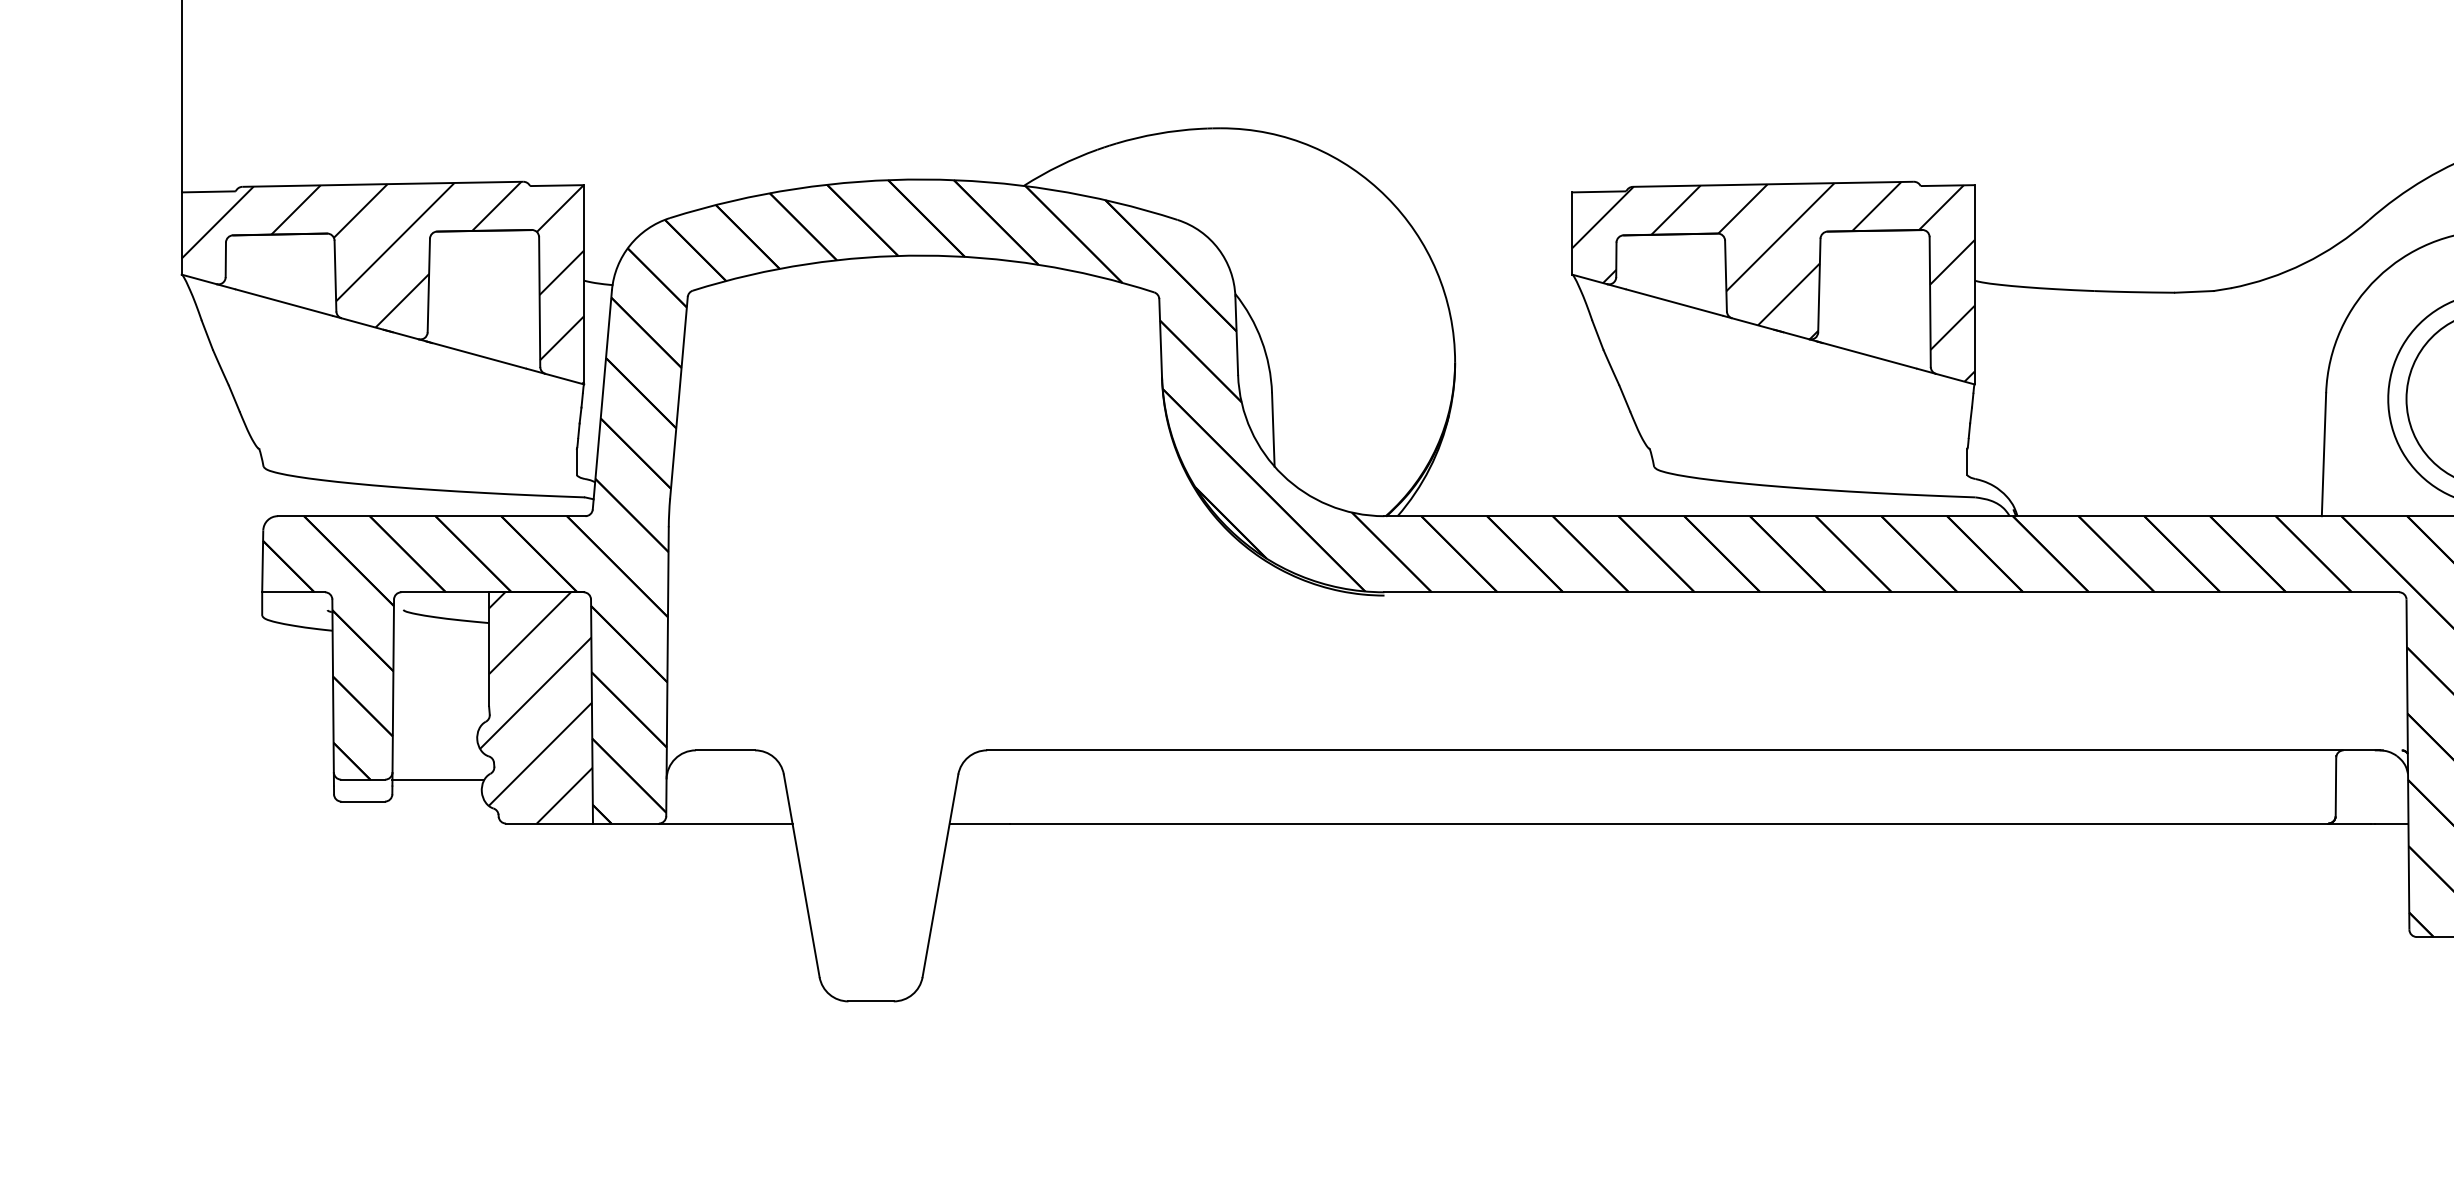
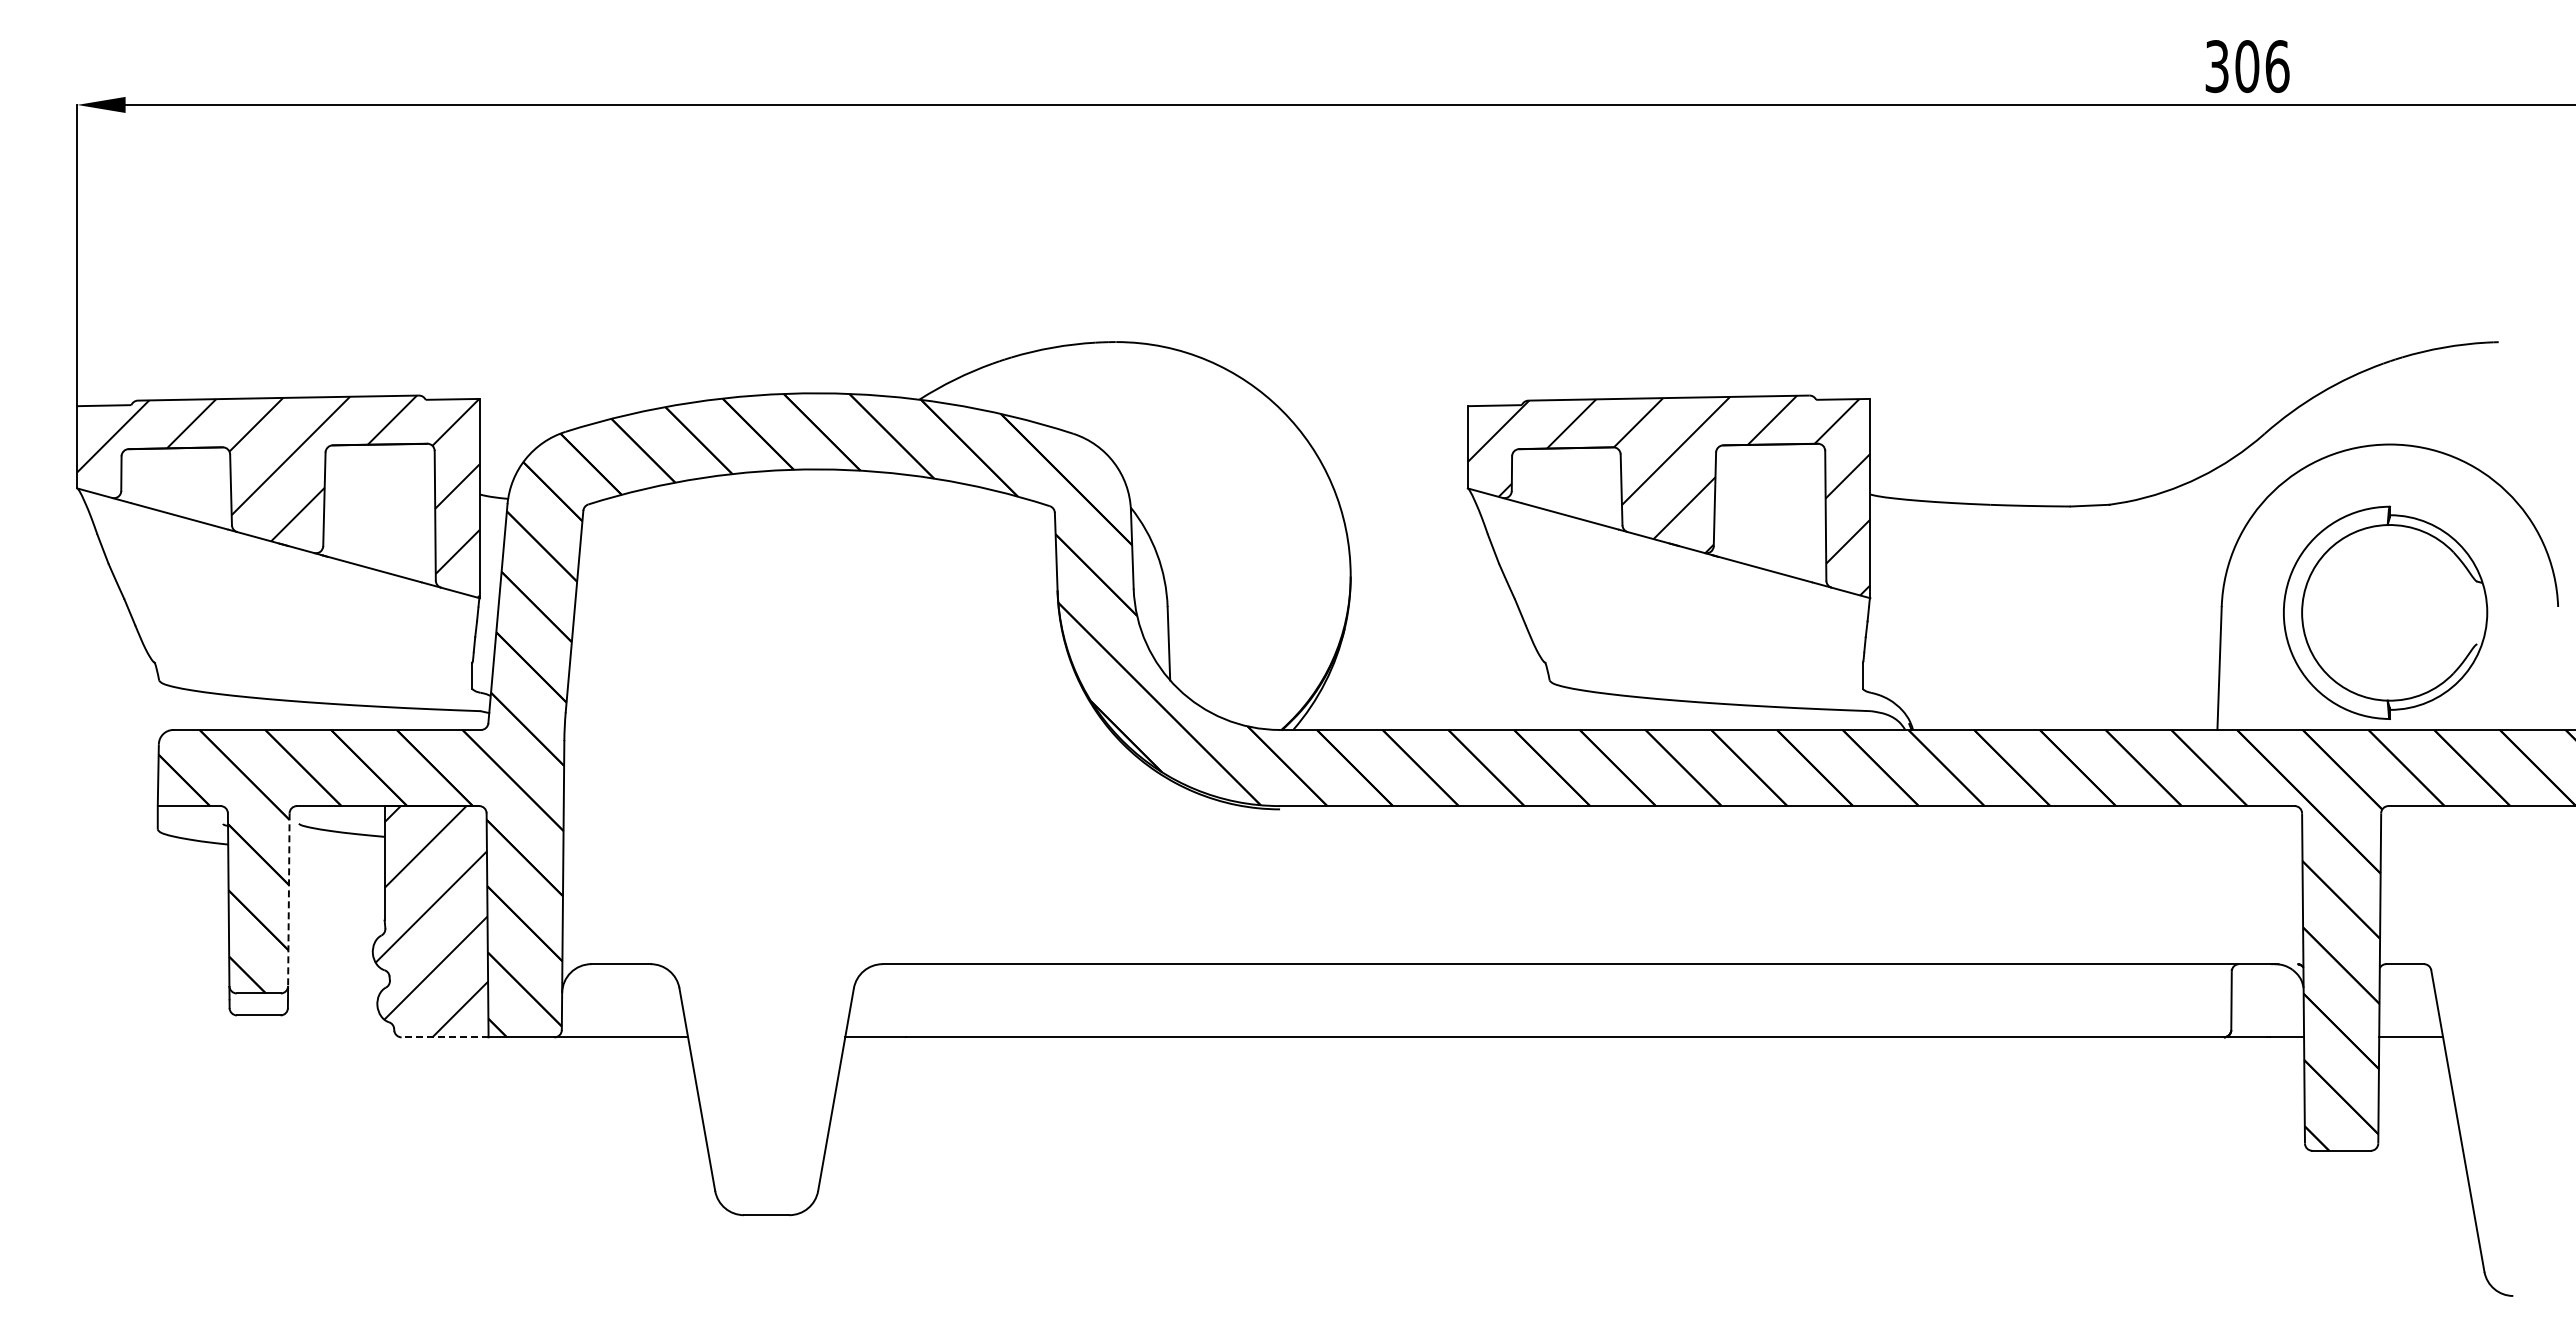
line: (392, 686) -> (288, 900), solid -> dashed
line: (438, 779) -> (334, 993), removed
line: (548, 823) -> (444, 1037), solid -> dashed

